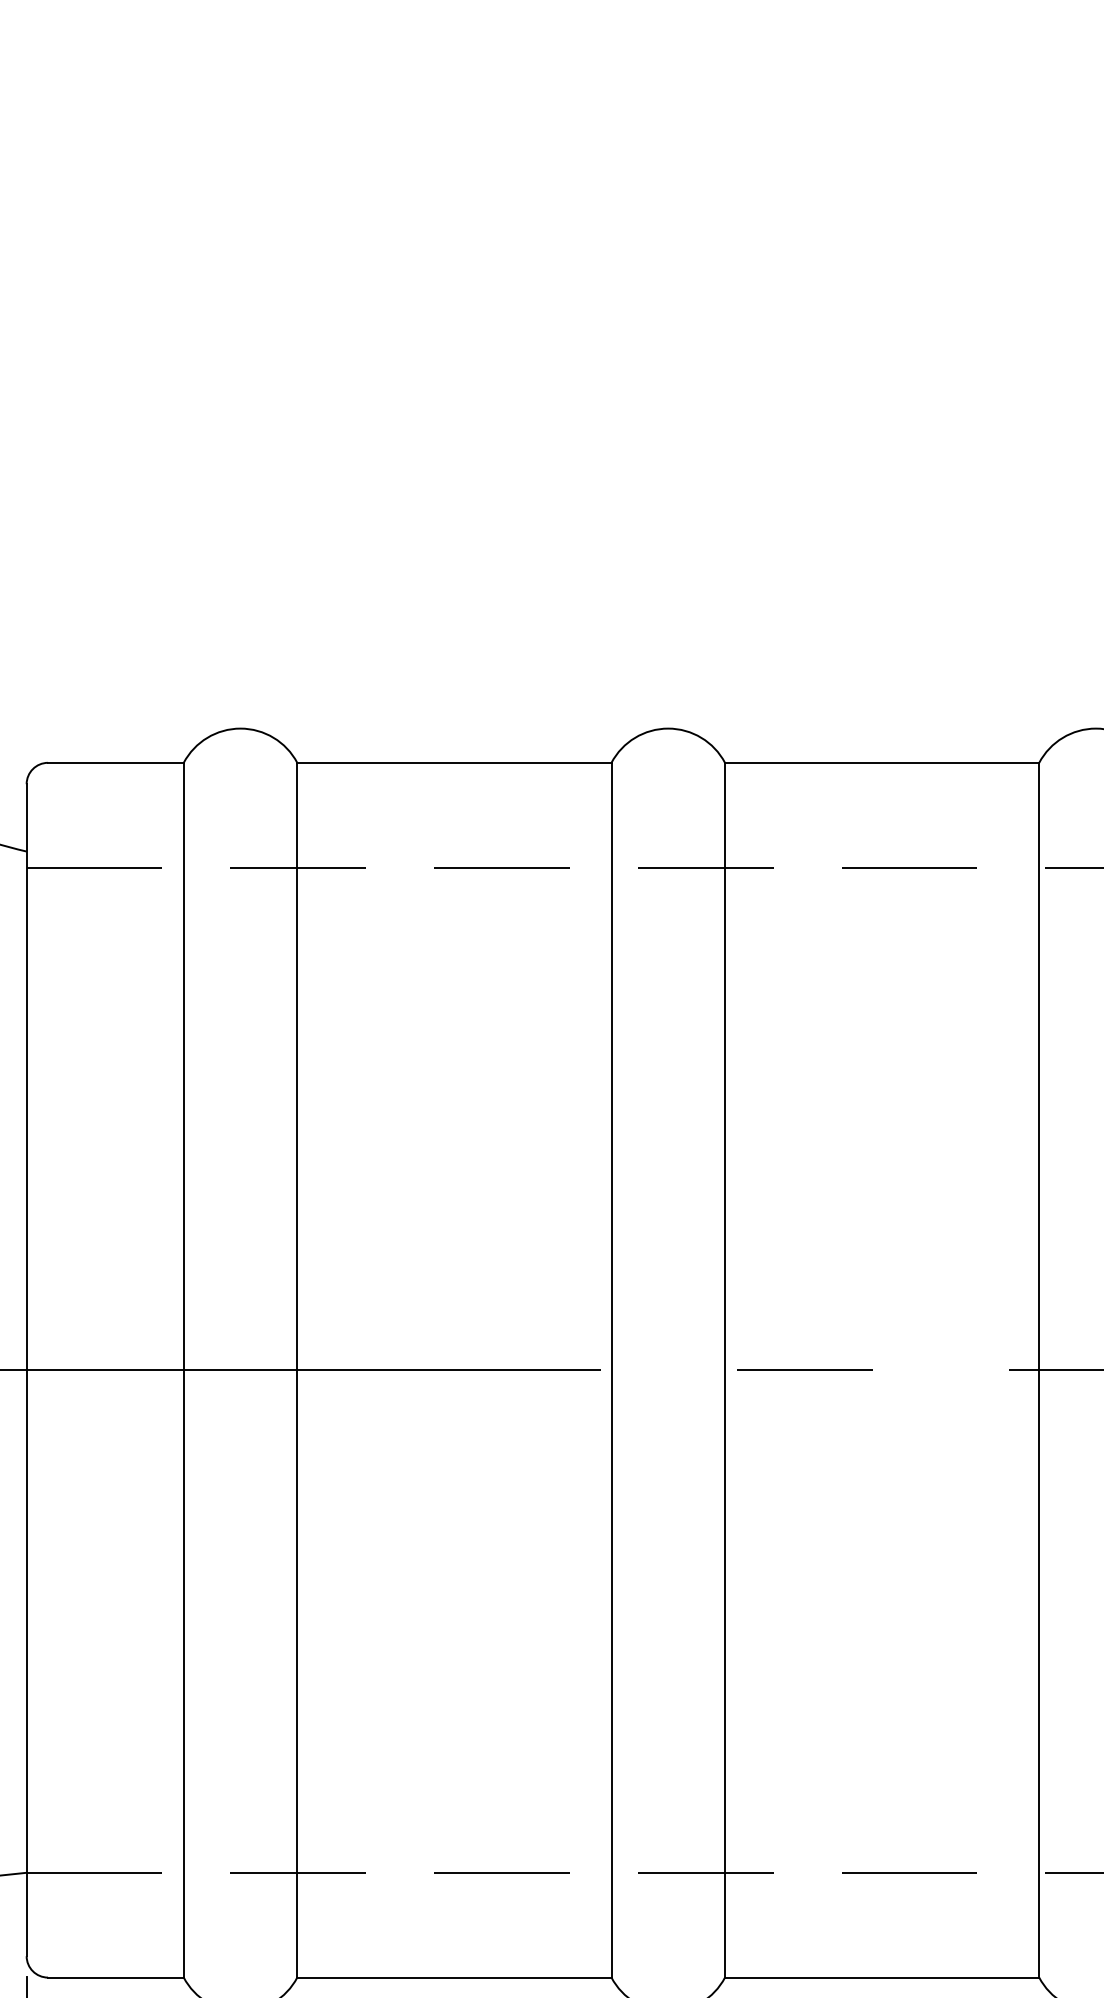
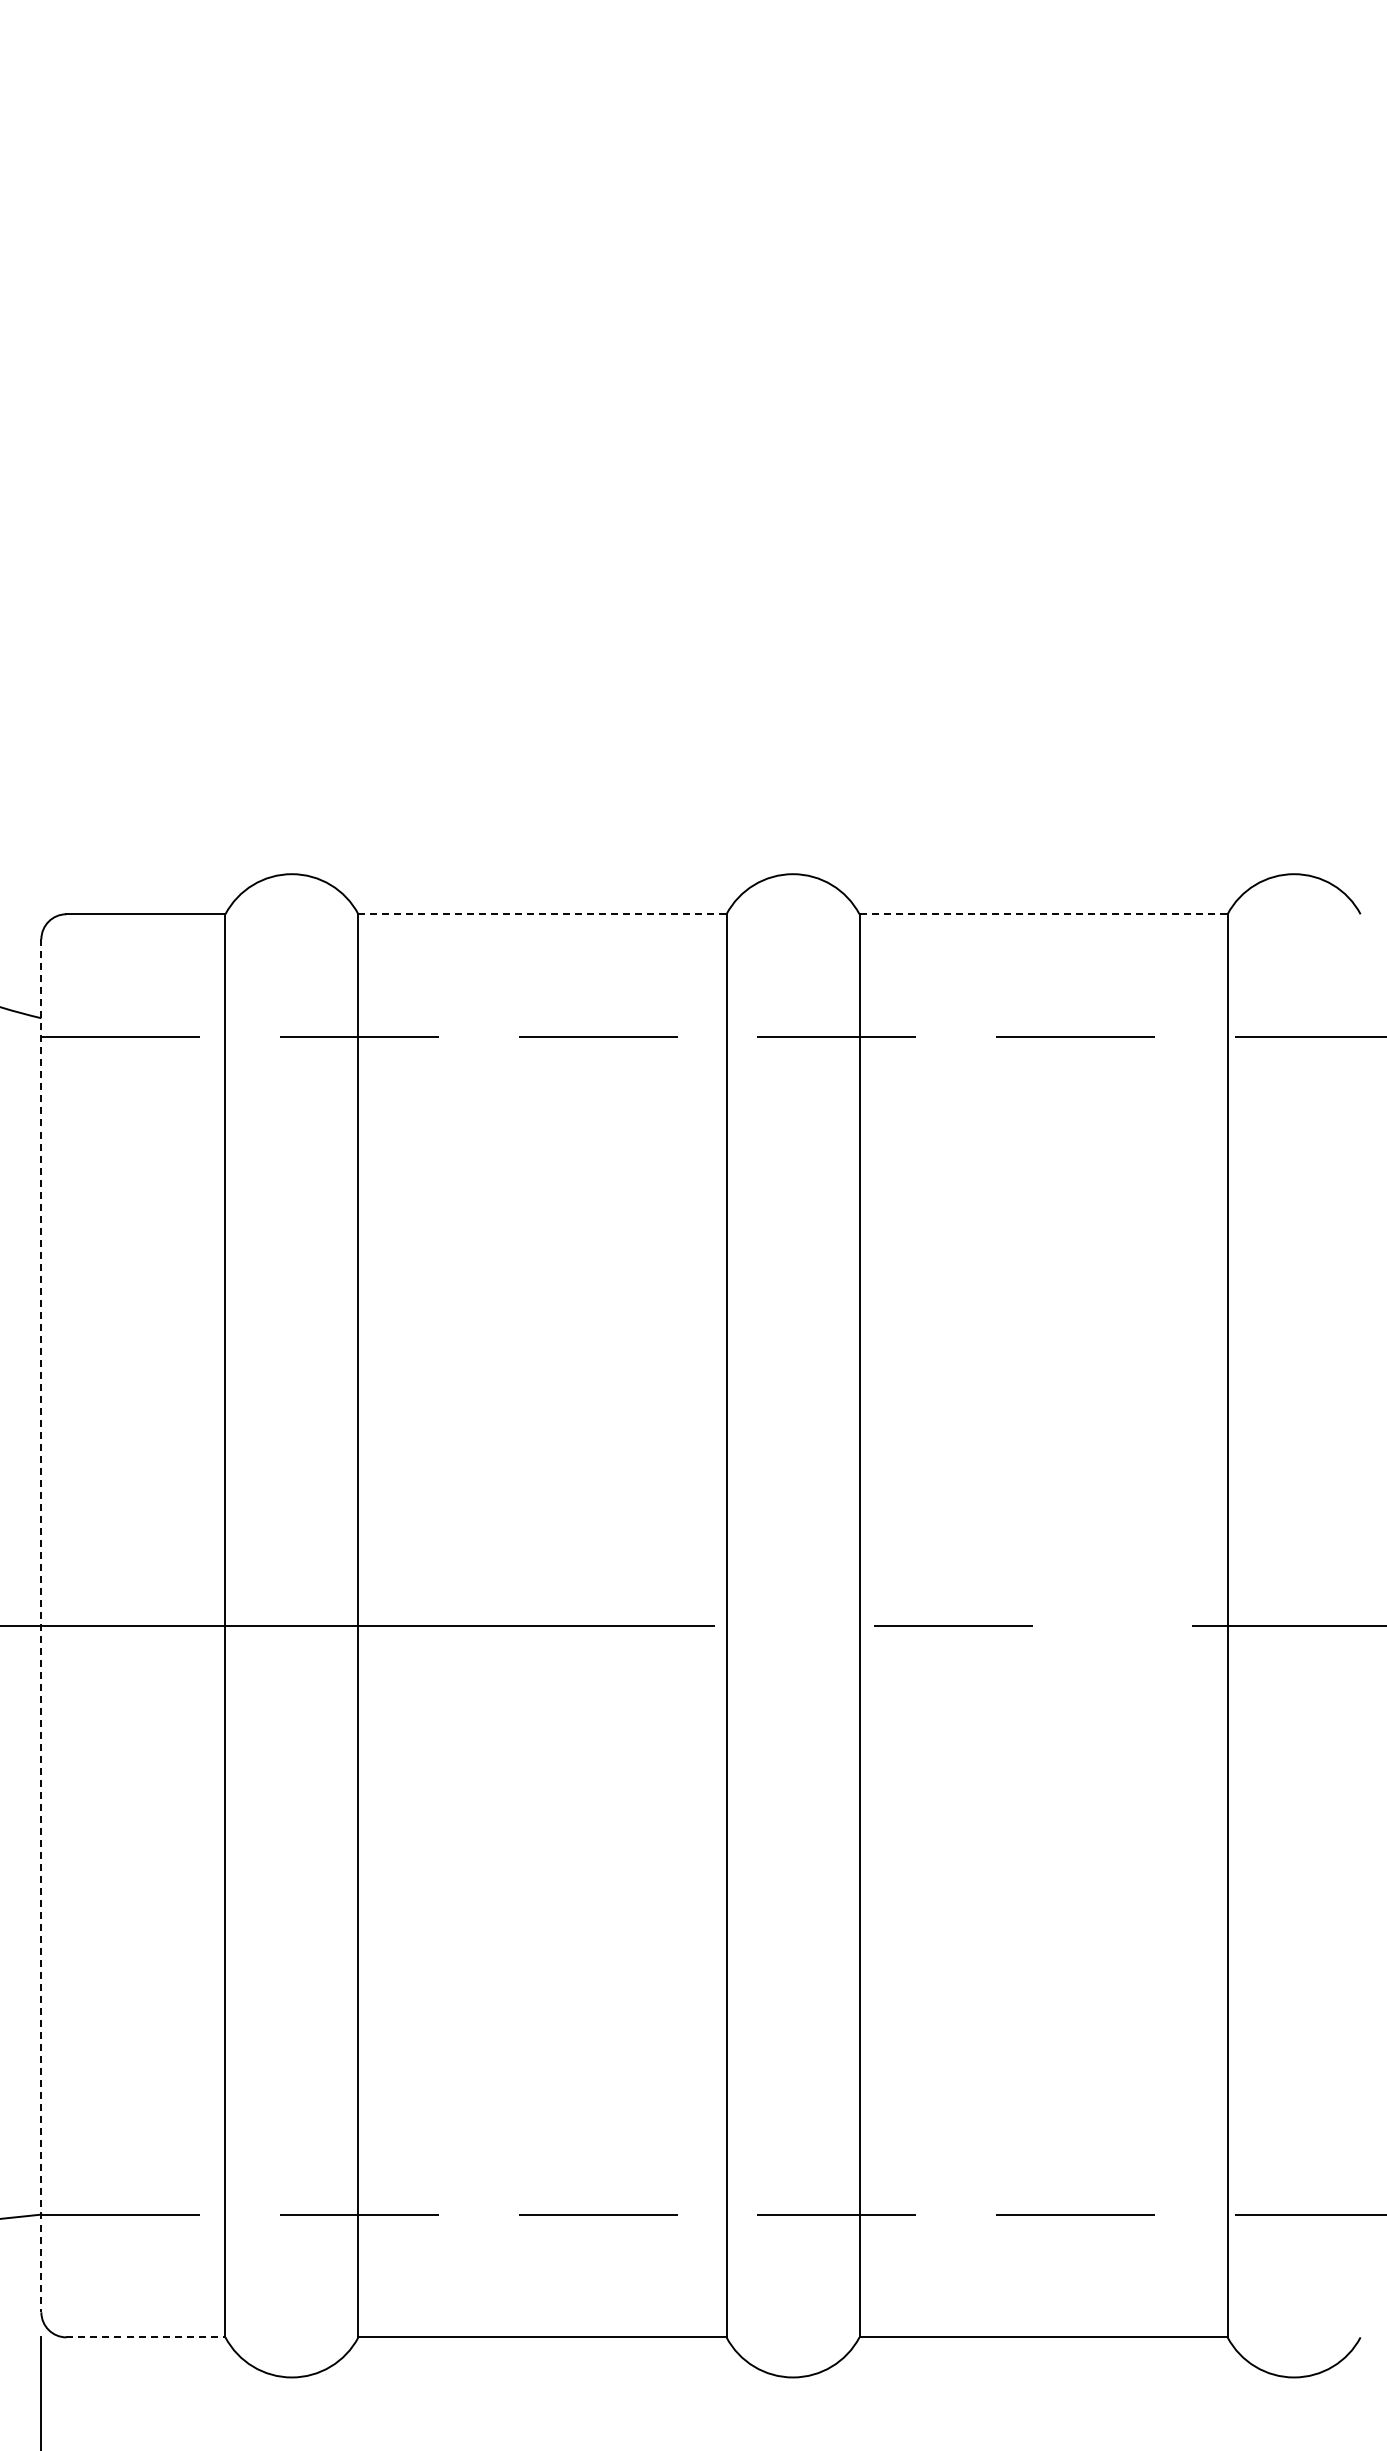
line: (455, 763) -> (543, 914), solid -> dashed
line: (882, 763) -> (1044, 914), solid -> dashed
line: (26, 1370) -> (41, 1626), solid -> dashed
line: (115, 1977) -> (145, 2337), solid -> dashed

